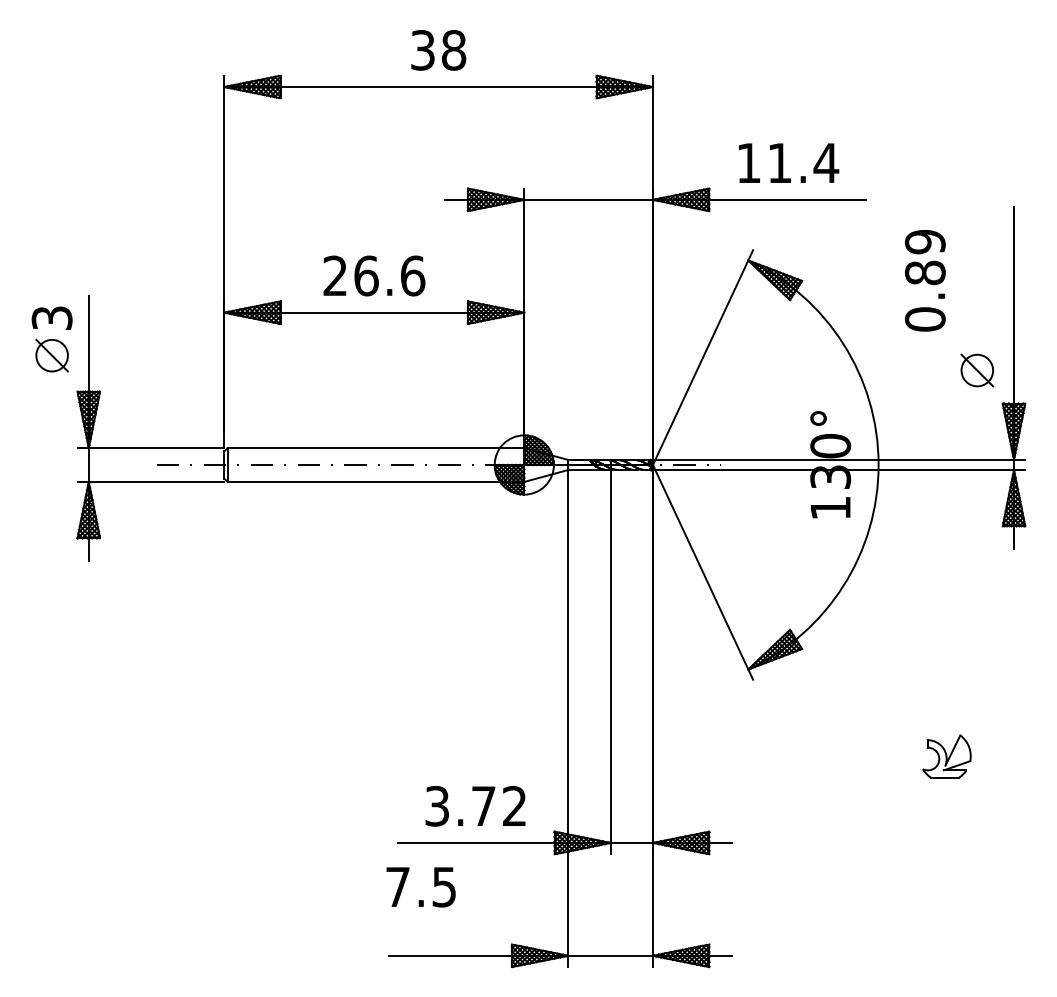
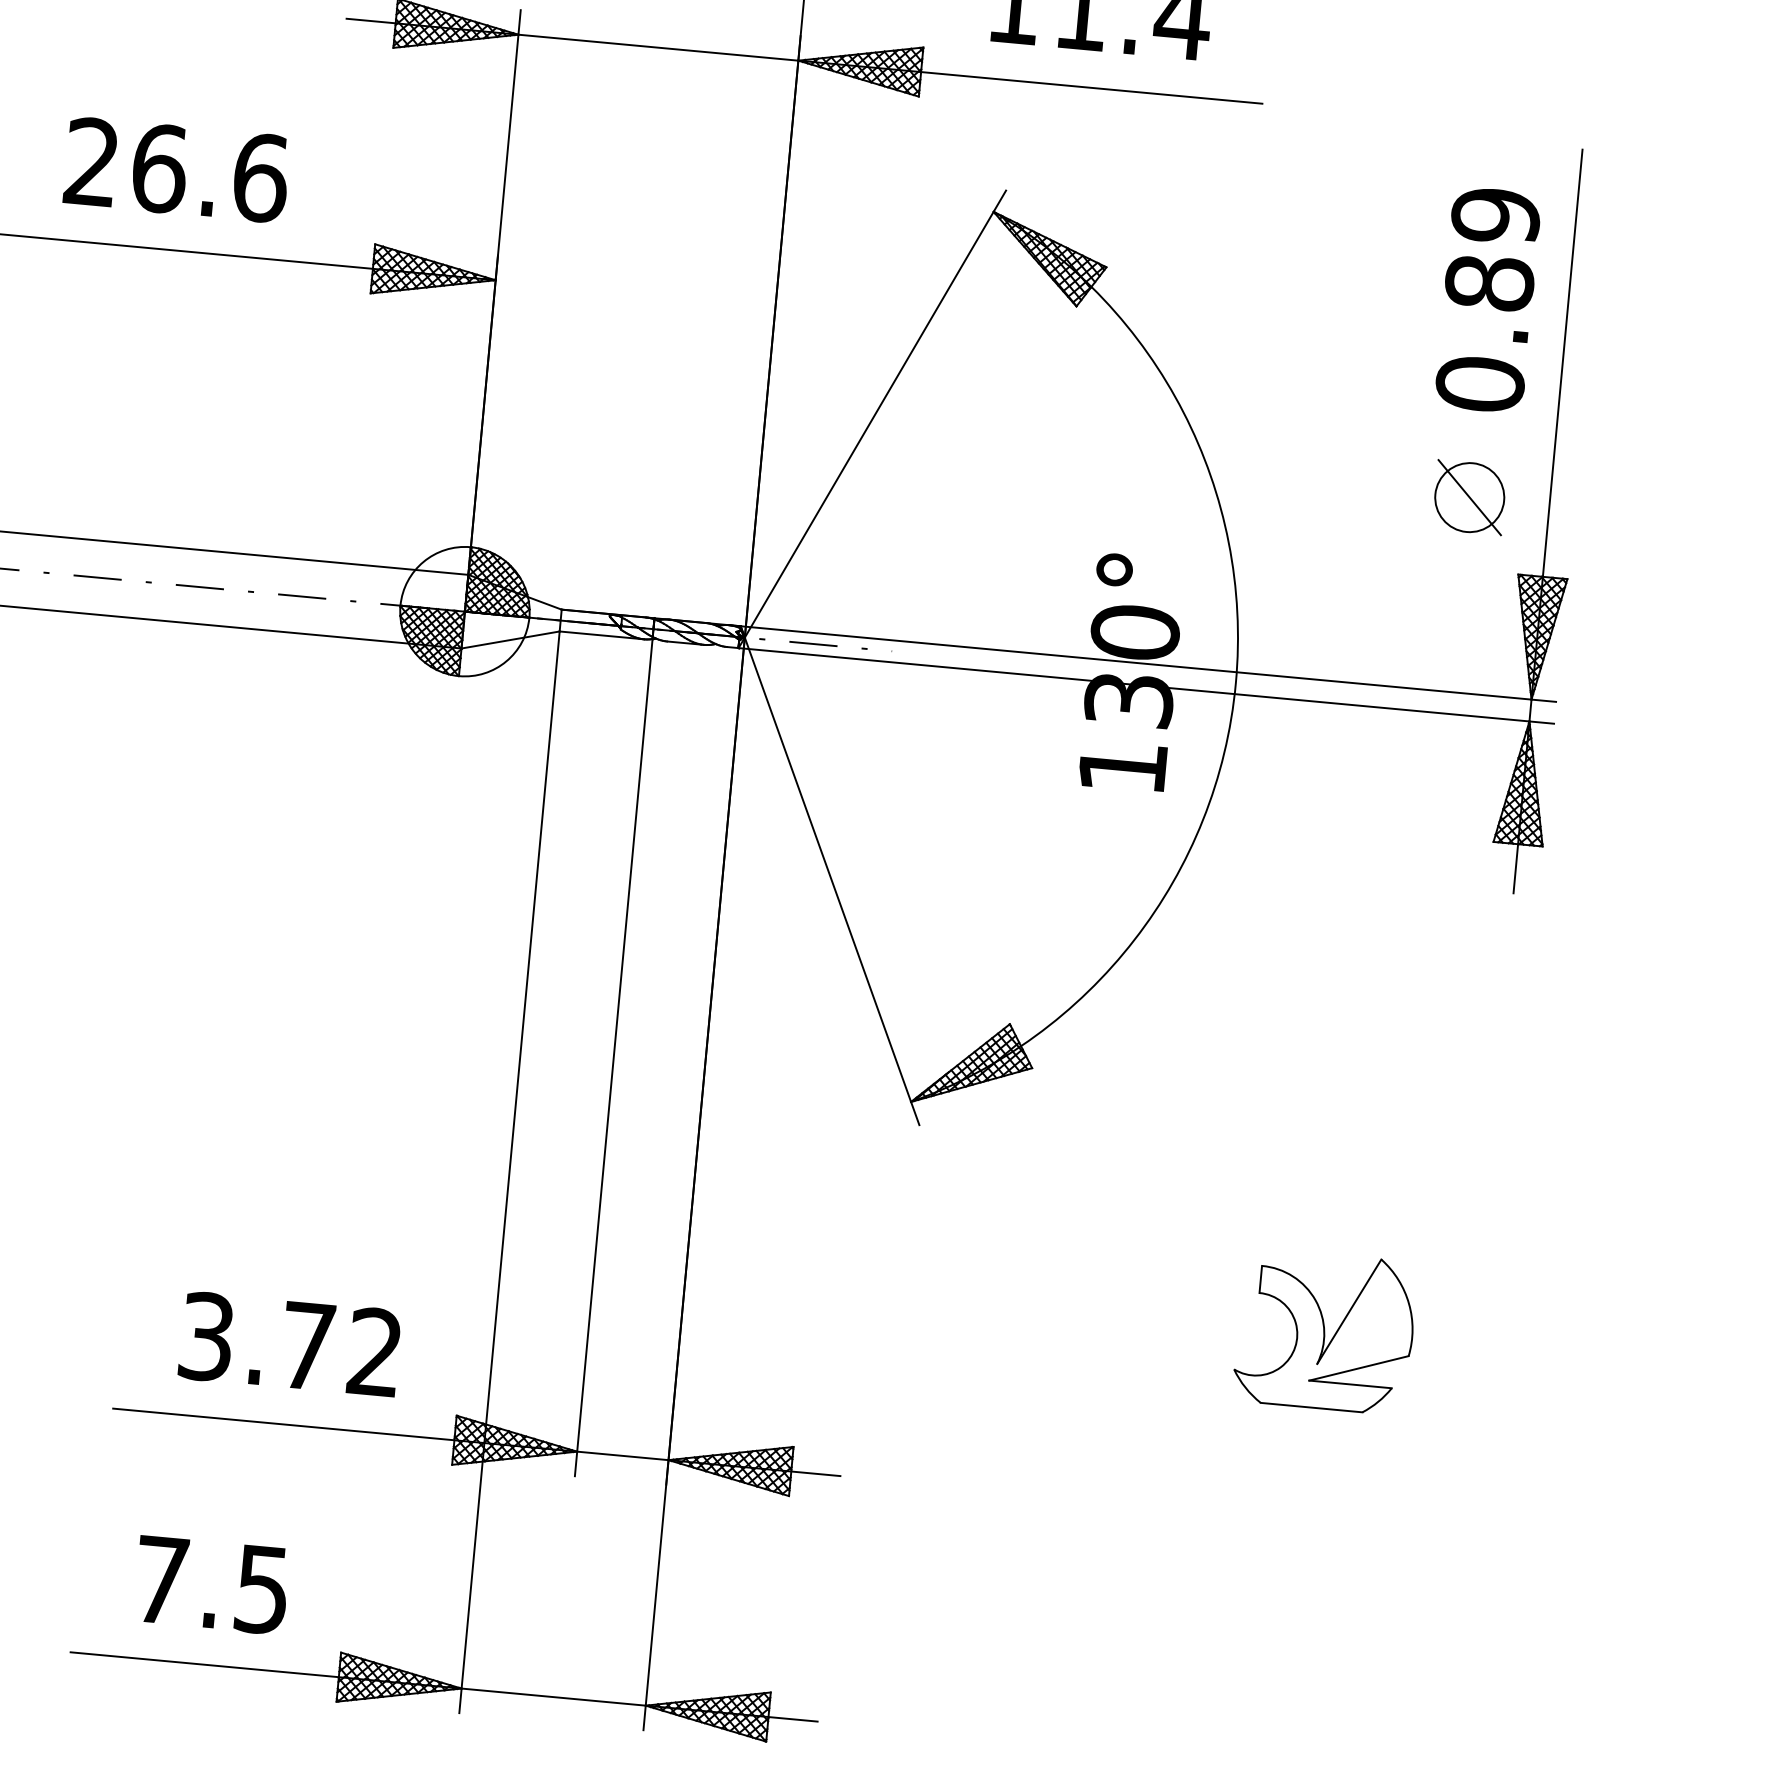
text: (925, 280) -> (1488, 299), moved
part: (946, 756) -> (1324, 1331), size x1.67
text: (420, 887) -> (210, 1585), moved

